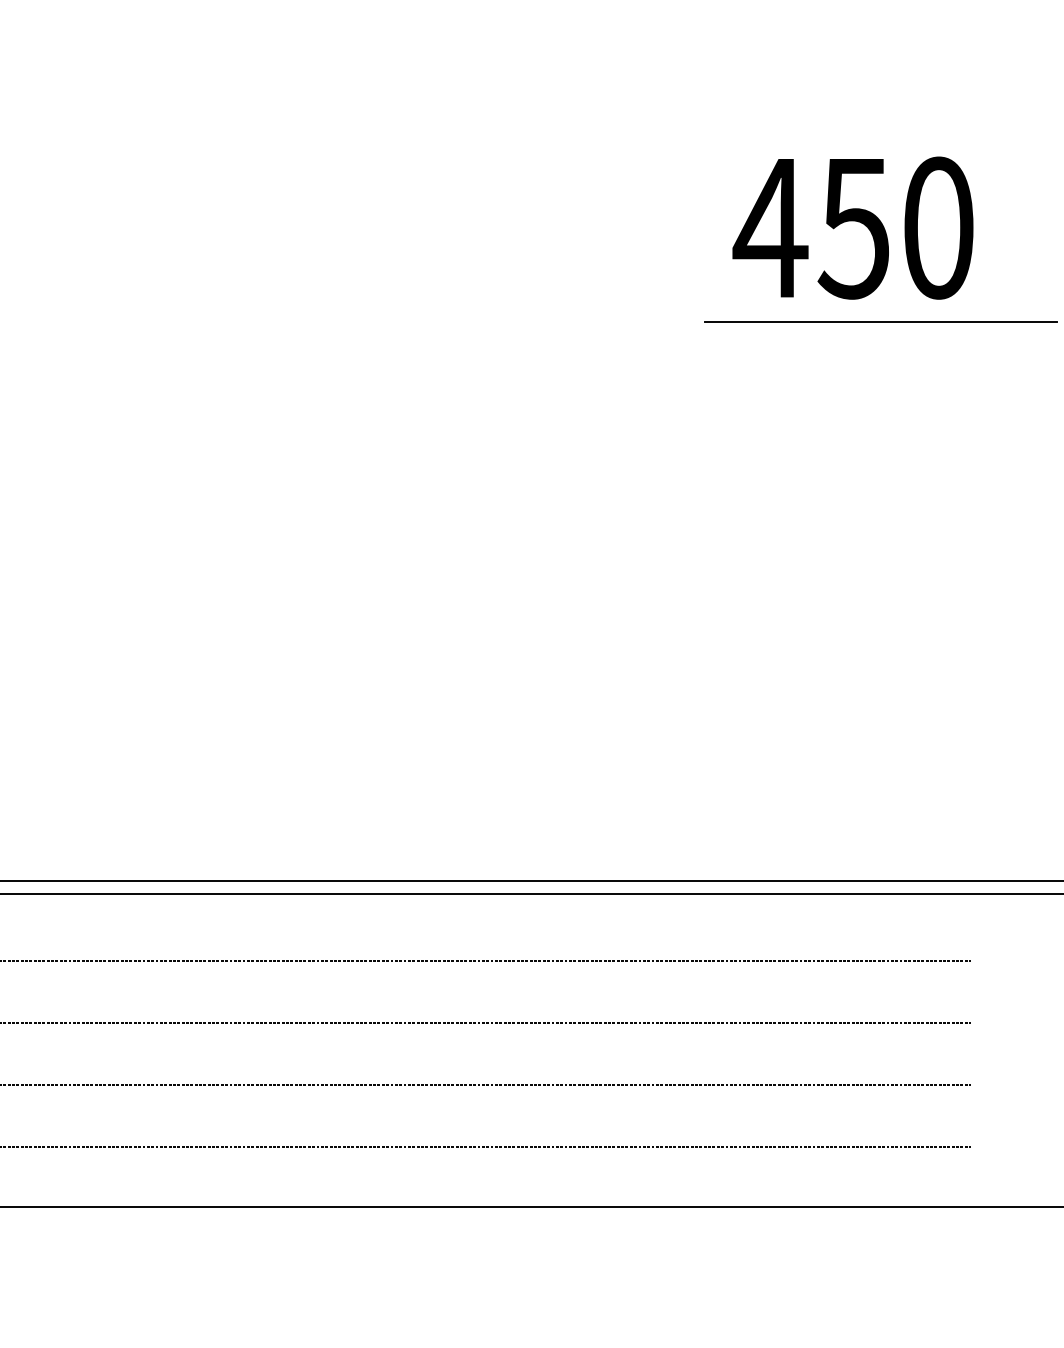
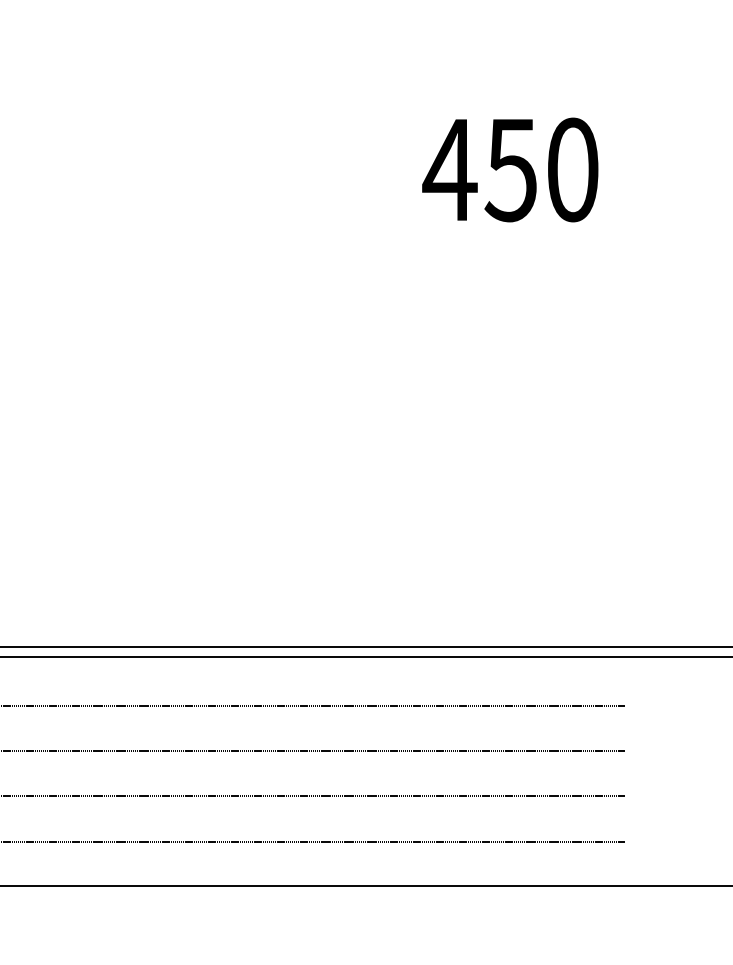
text: (852, 227) -> (509, 169), moved
line: (880, 321) -> (558, 238), removed

